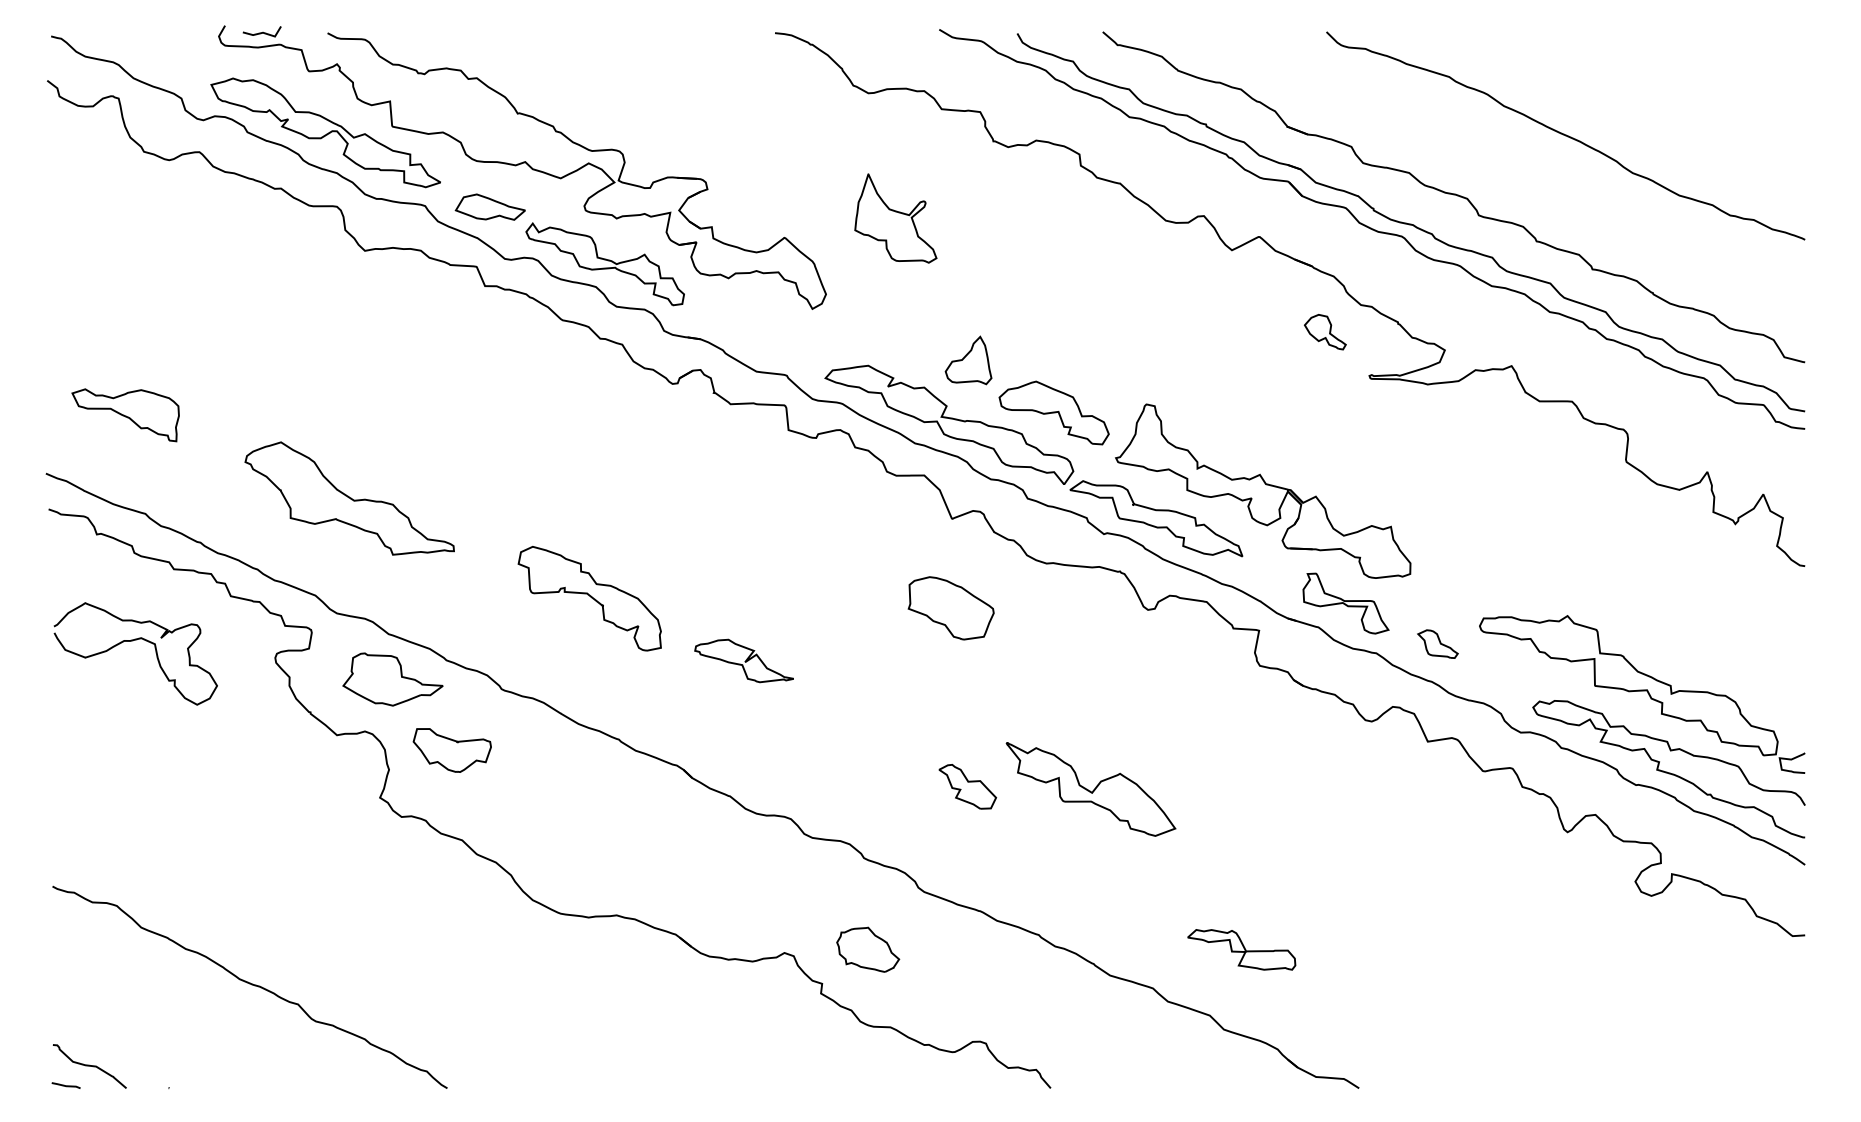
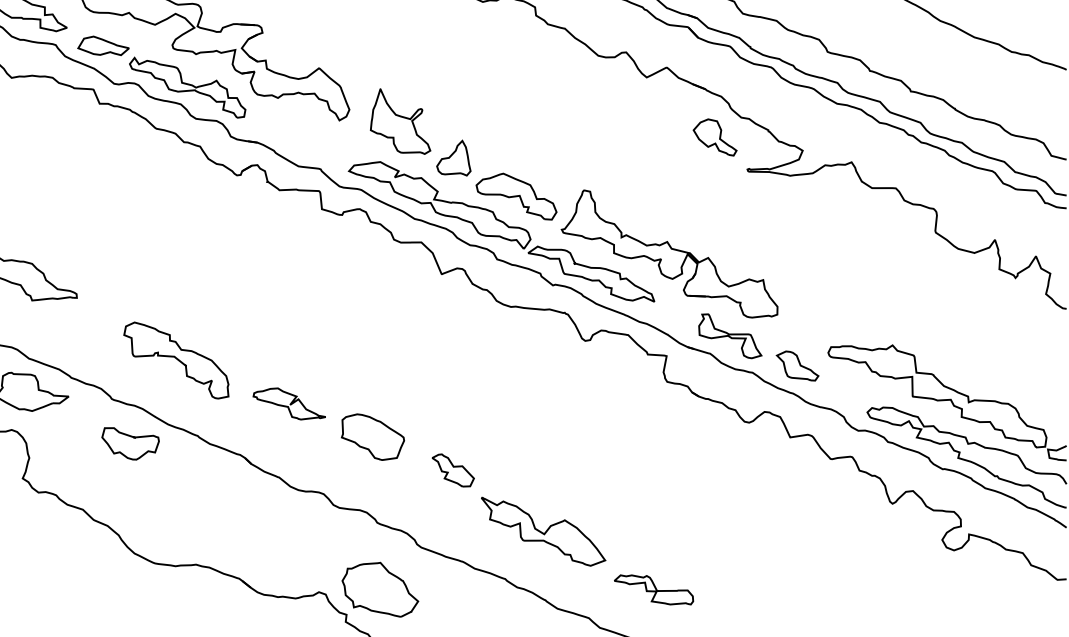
part: (895, 218) -> (400, 121), moved
part: (1325, 331) -> (715, 136), size x1.43
part: (589, 598) -> (176, 360), moved
part: (950, 608) -> (372, 437), moved
part: (1437, 643) -> (797, 365), size x1.43
part: (743, 660) -> (288, 403), moved
part: (451, 750) -> (130, 443), moved
part: (1090, 789) -> (543, 531), moved
part: (867, 949) -> (379, 589), size x1.67

